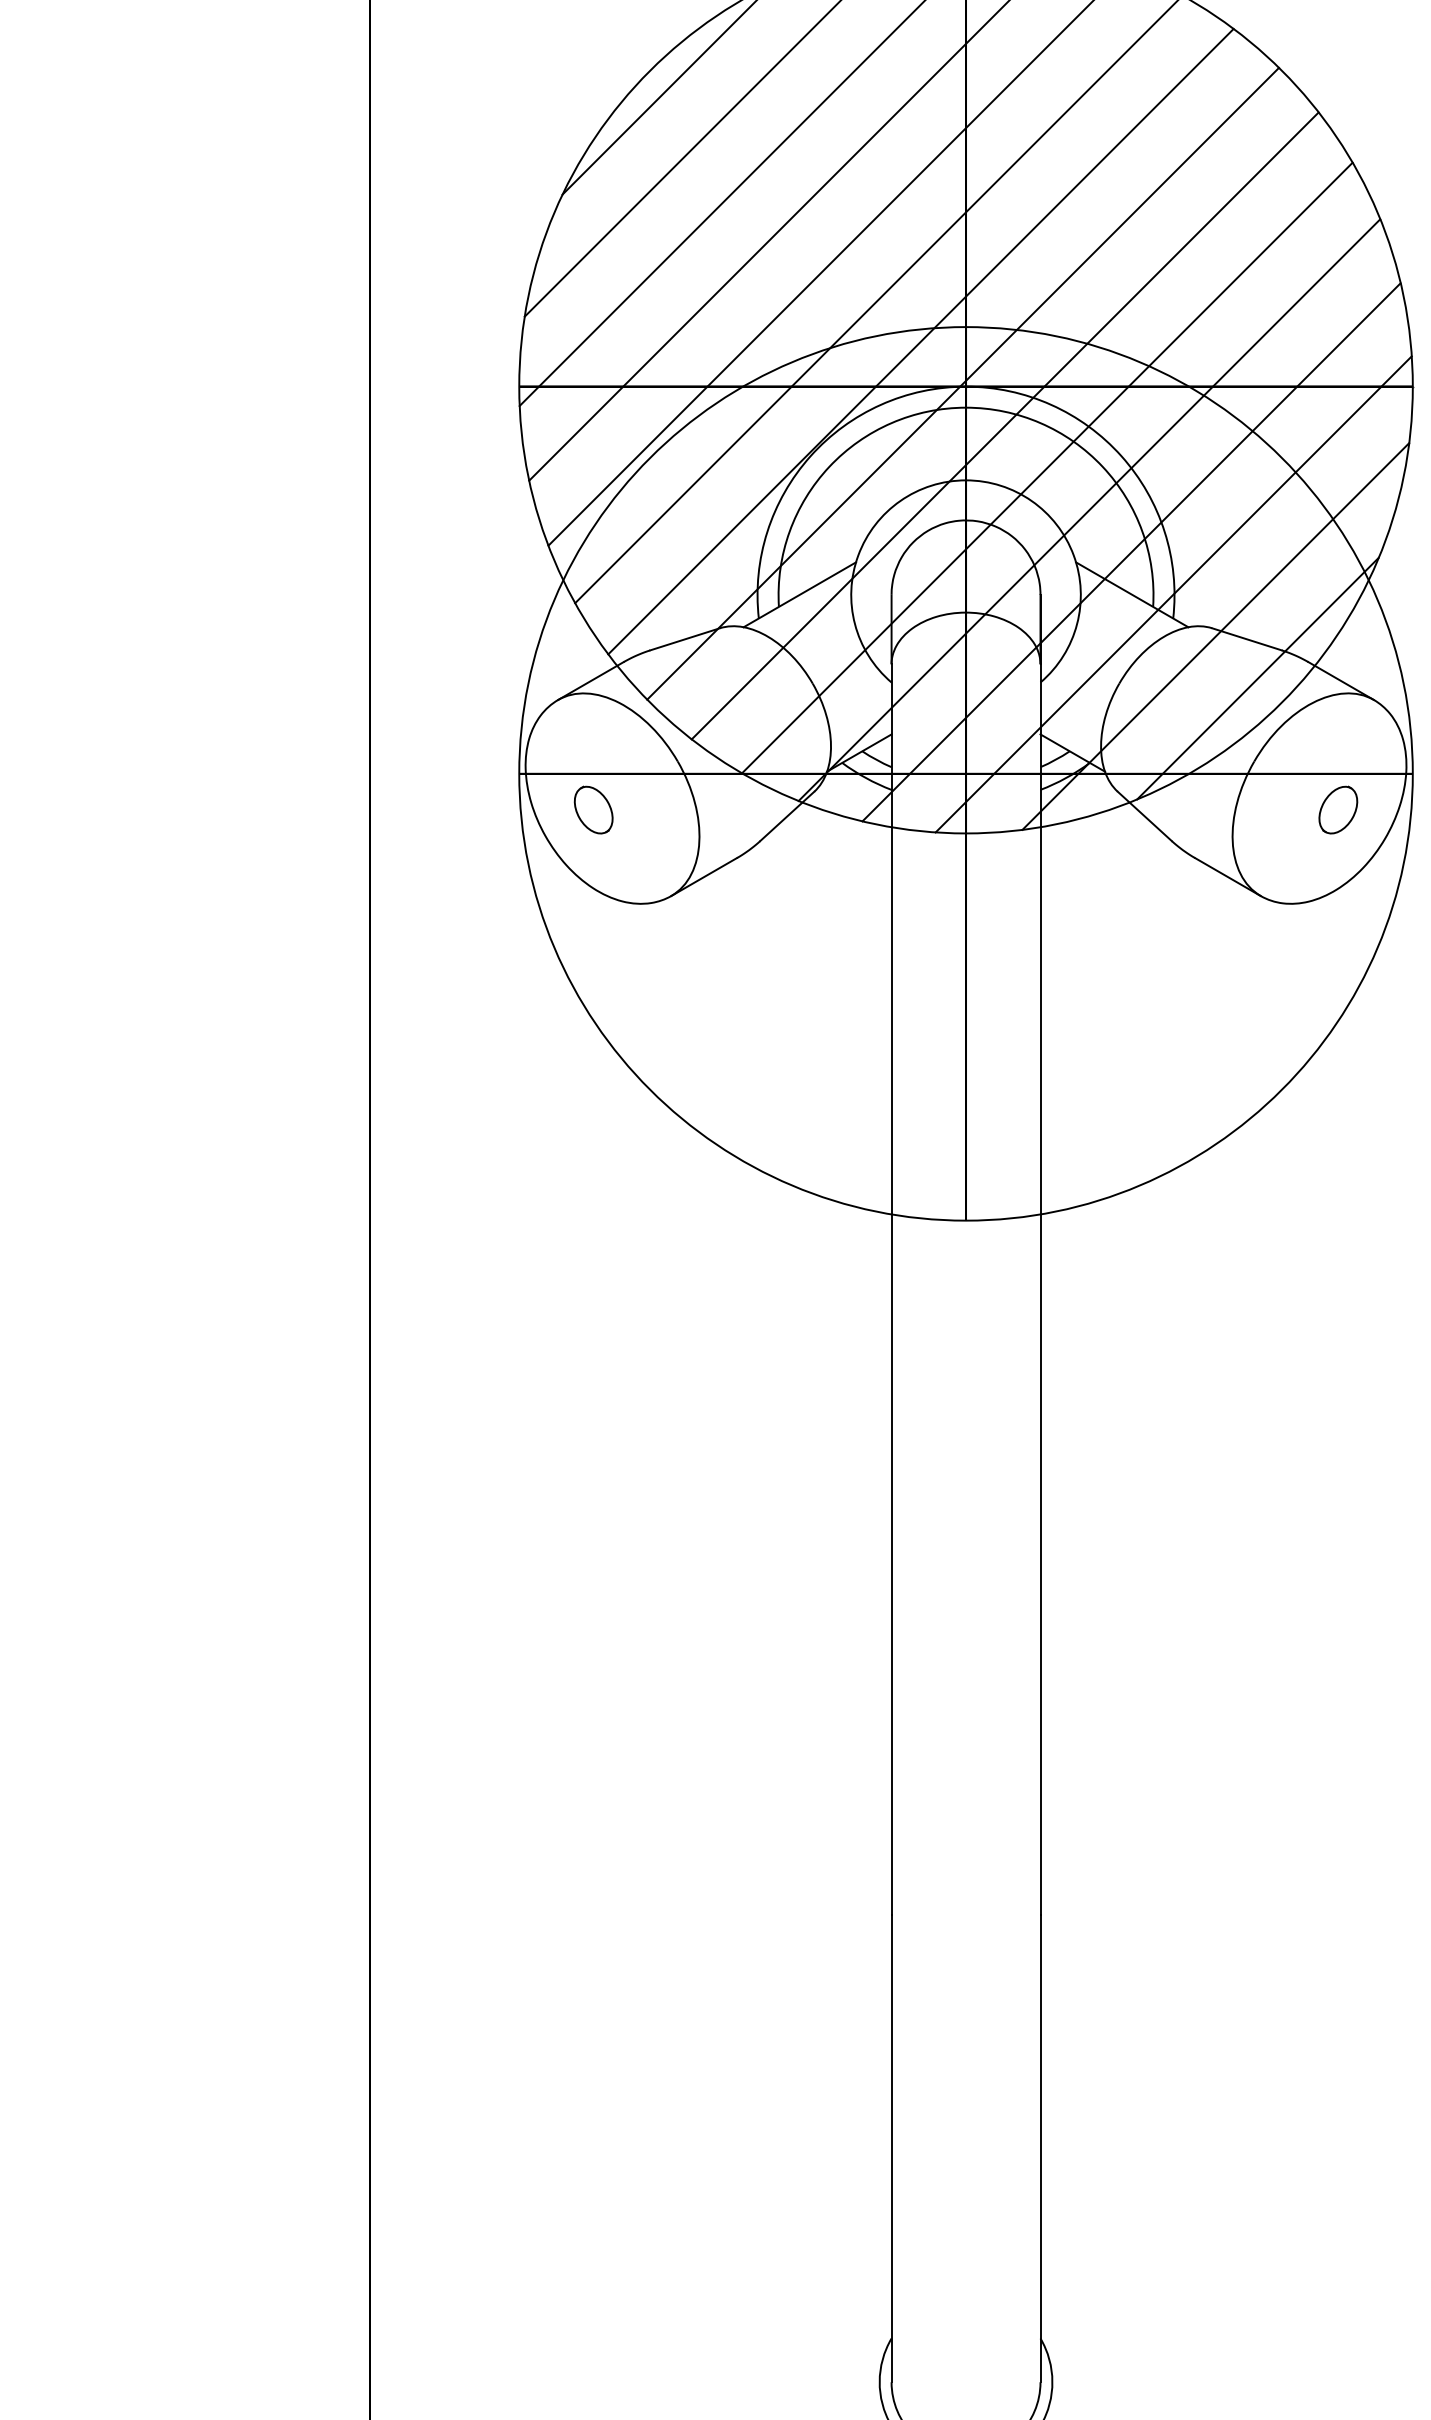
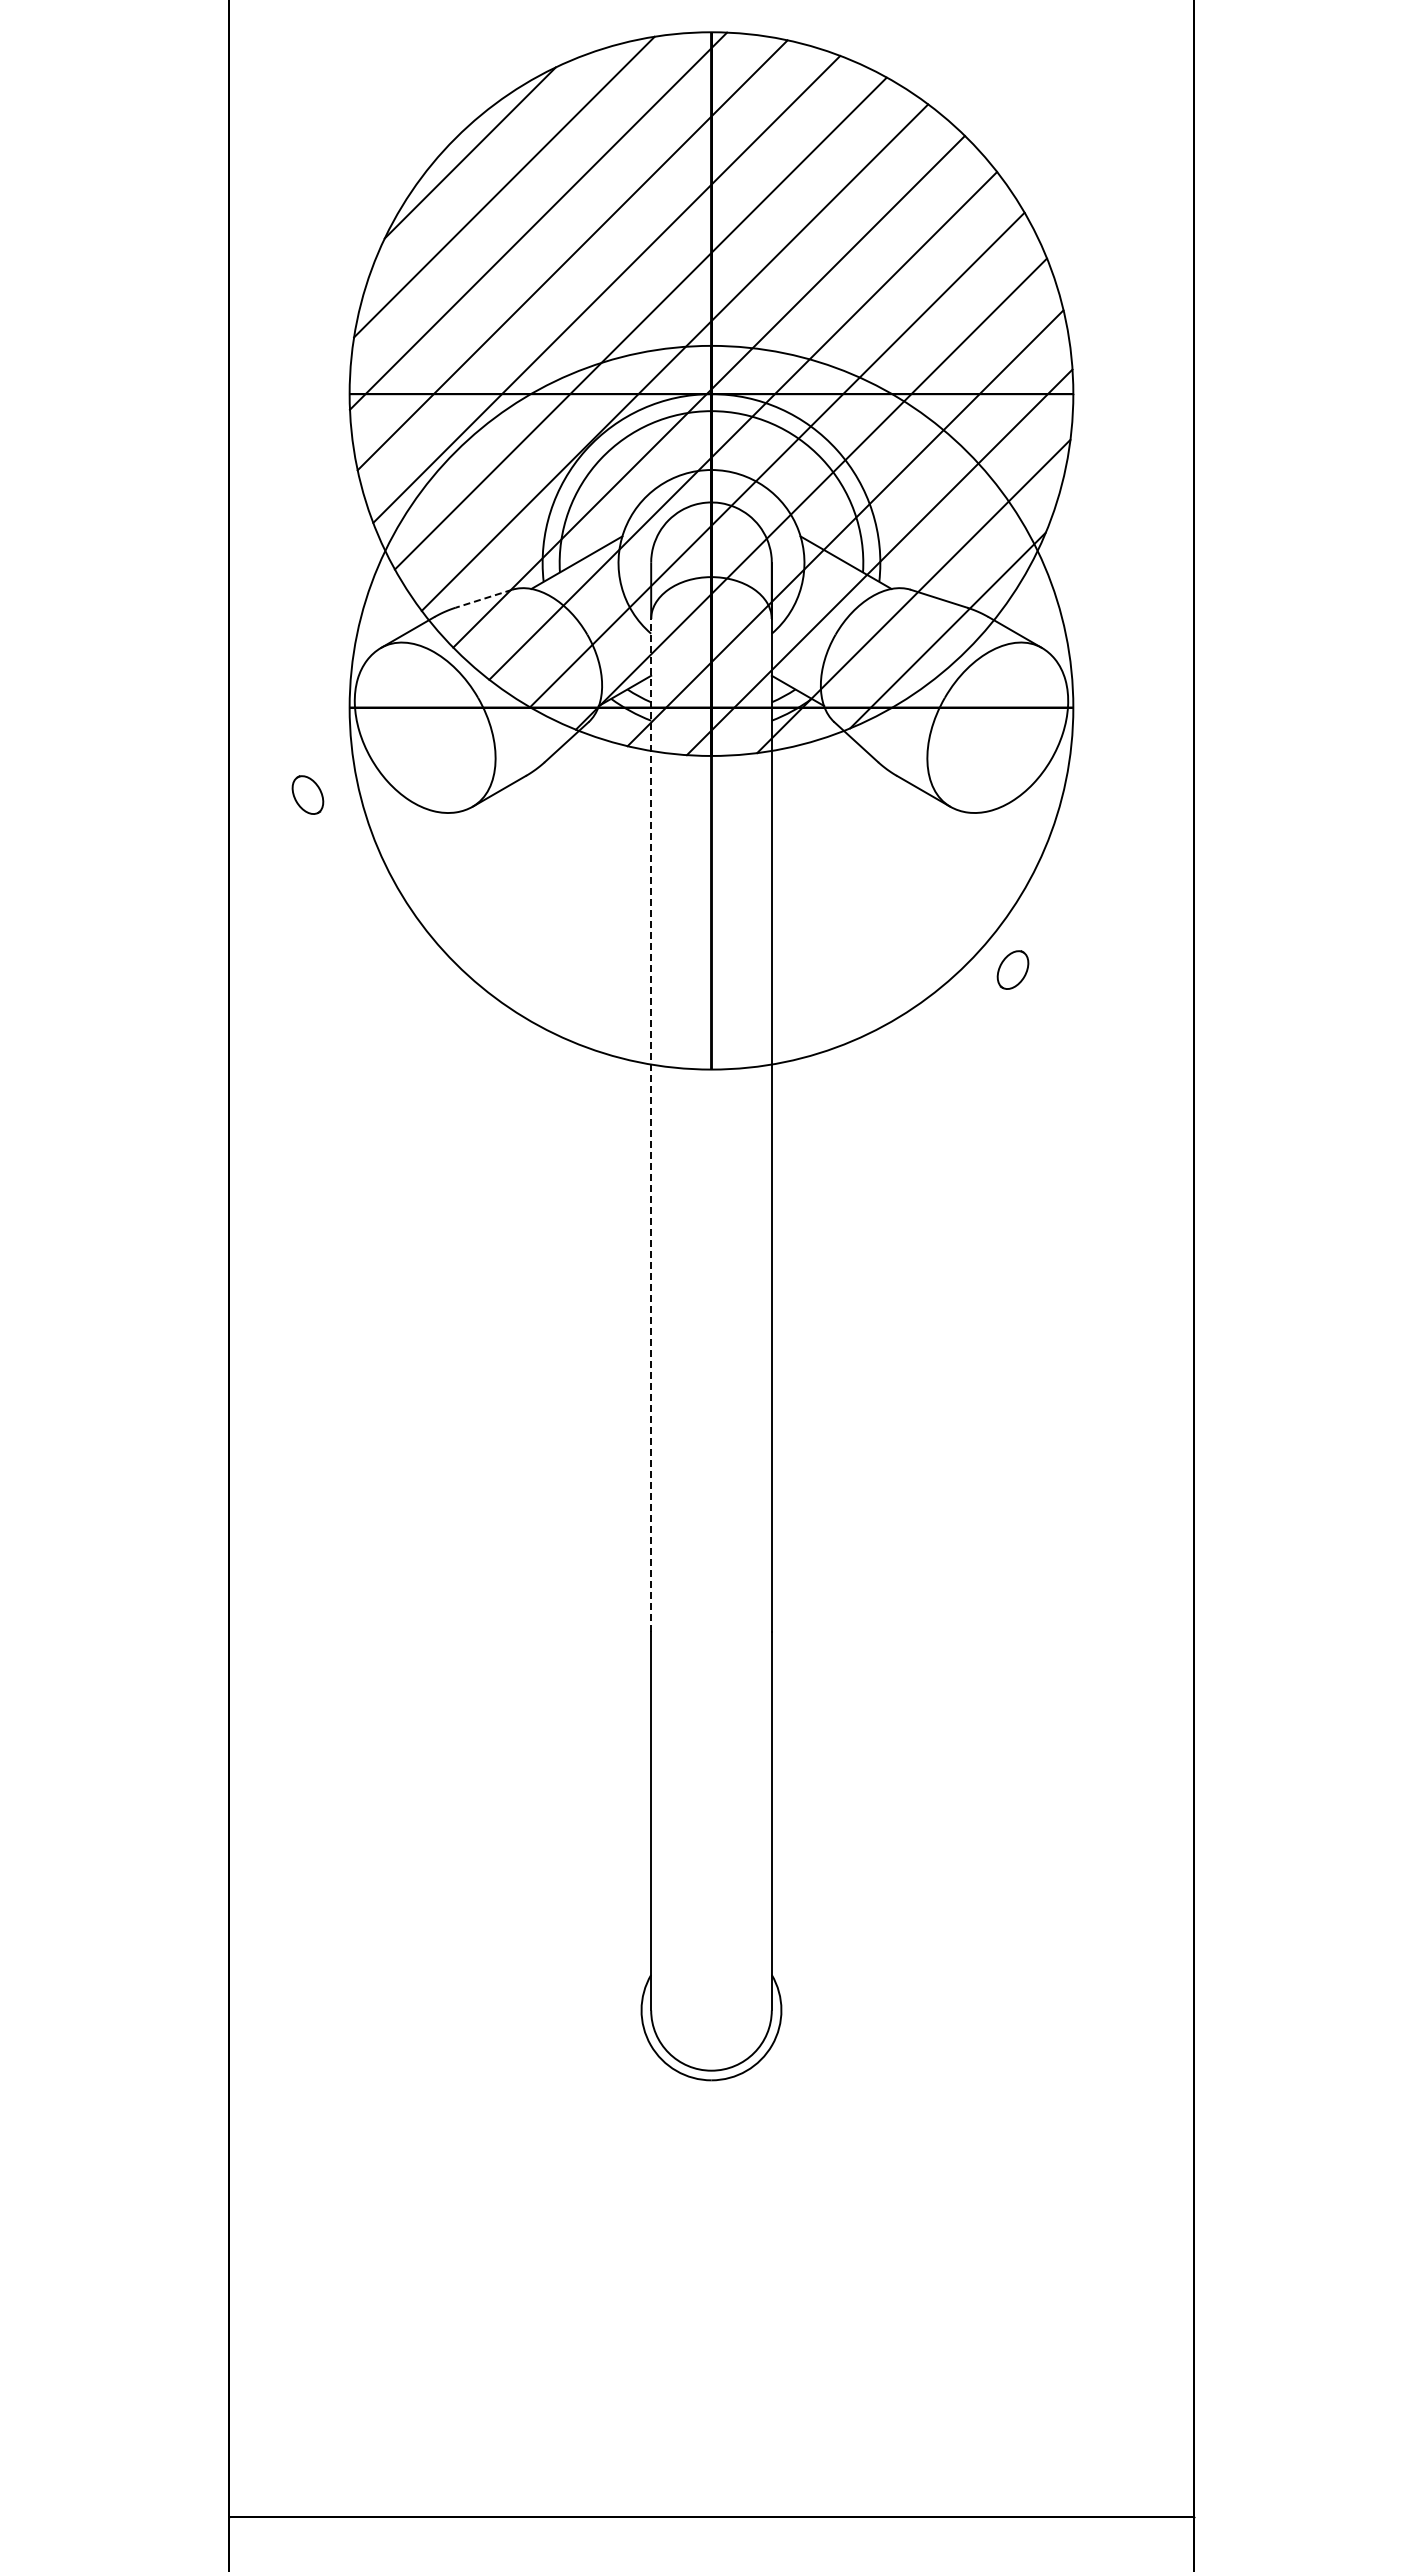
line: (684, 639) -> (483, 598), solid -> dashed
part: (593, 809) -> (307, 794), moved
part: (1337, 809) -> (1012, 969), moved
line: (891, 1289) -> (651, 1125), solid -> dashed

